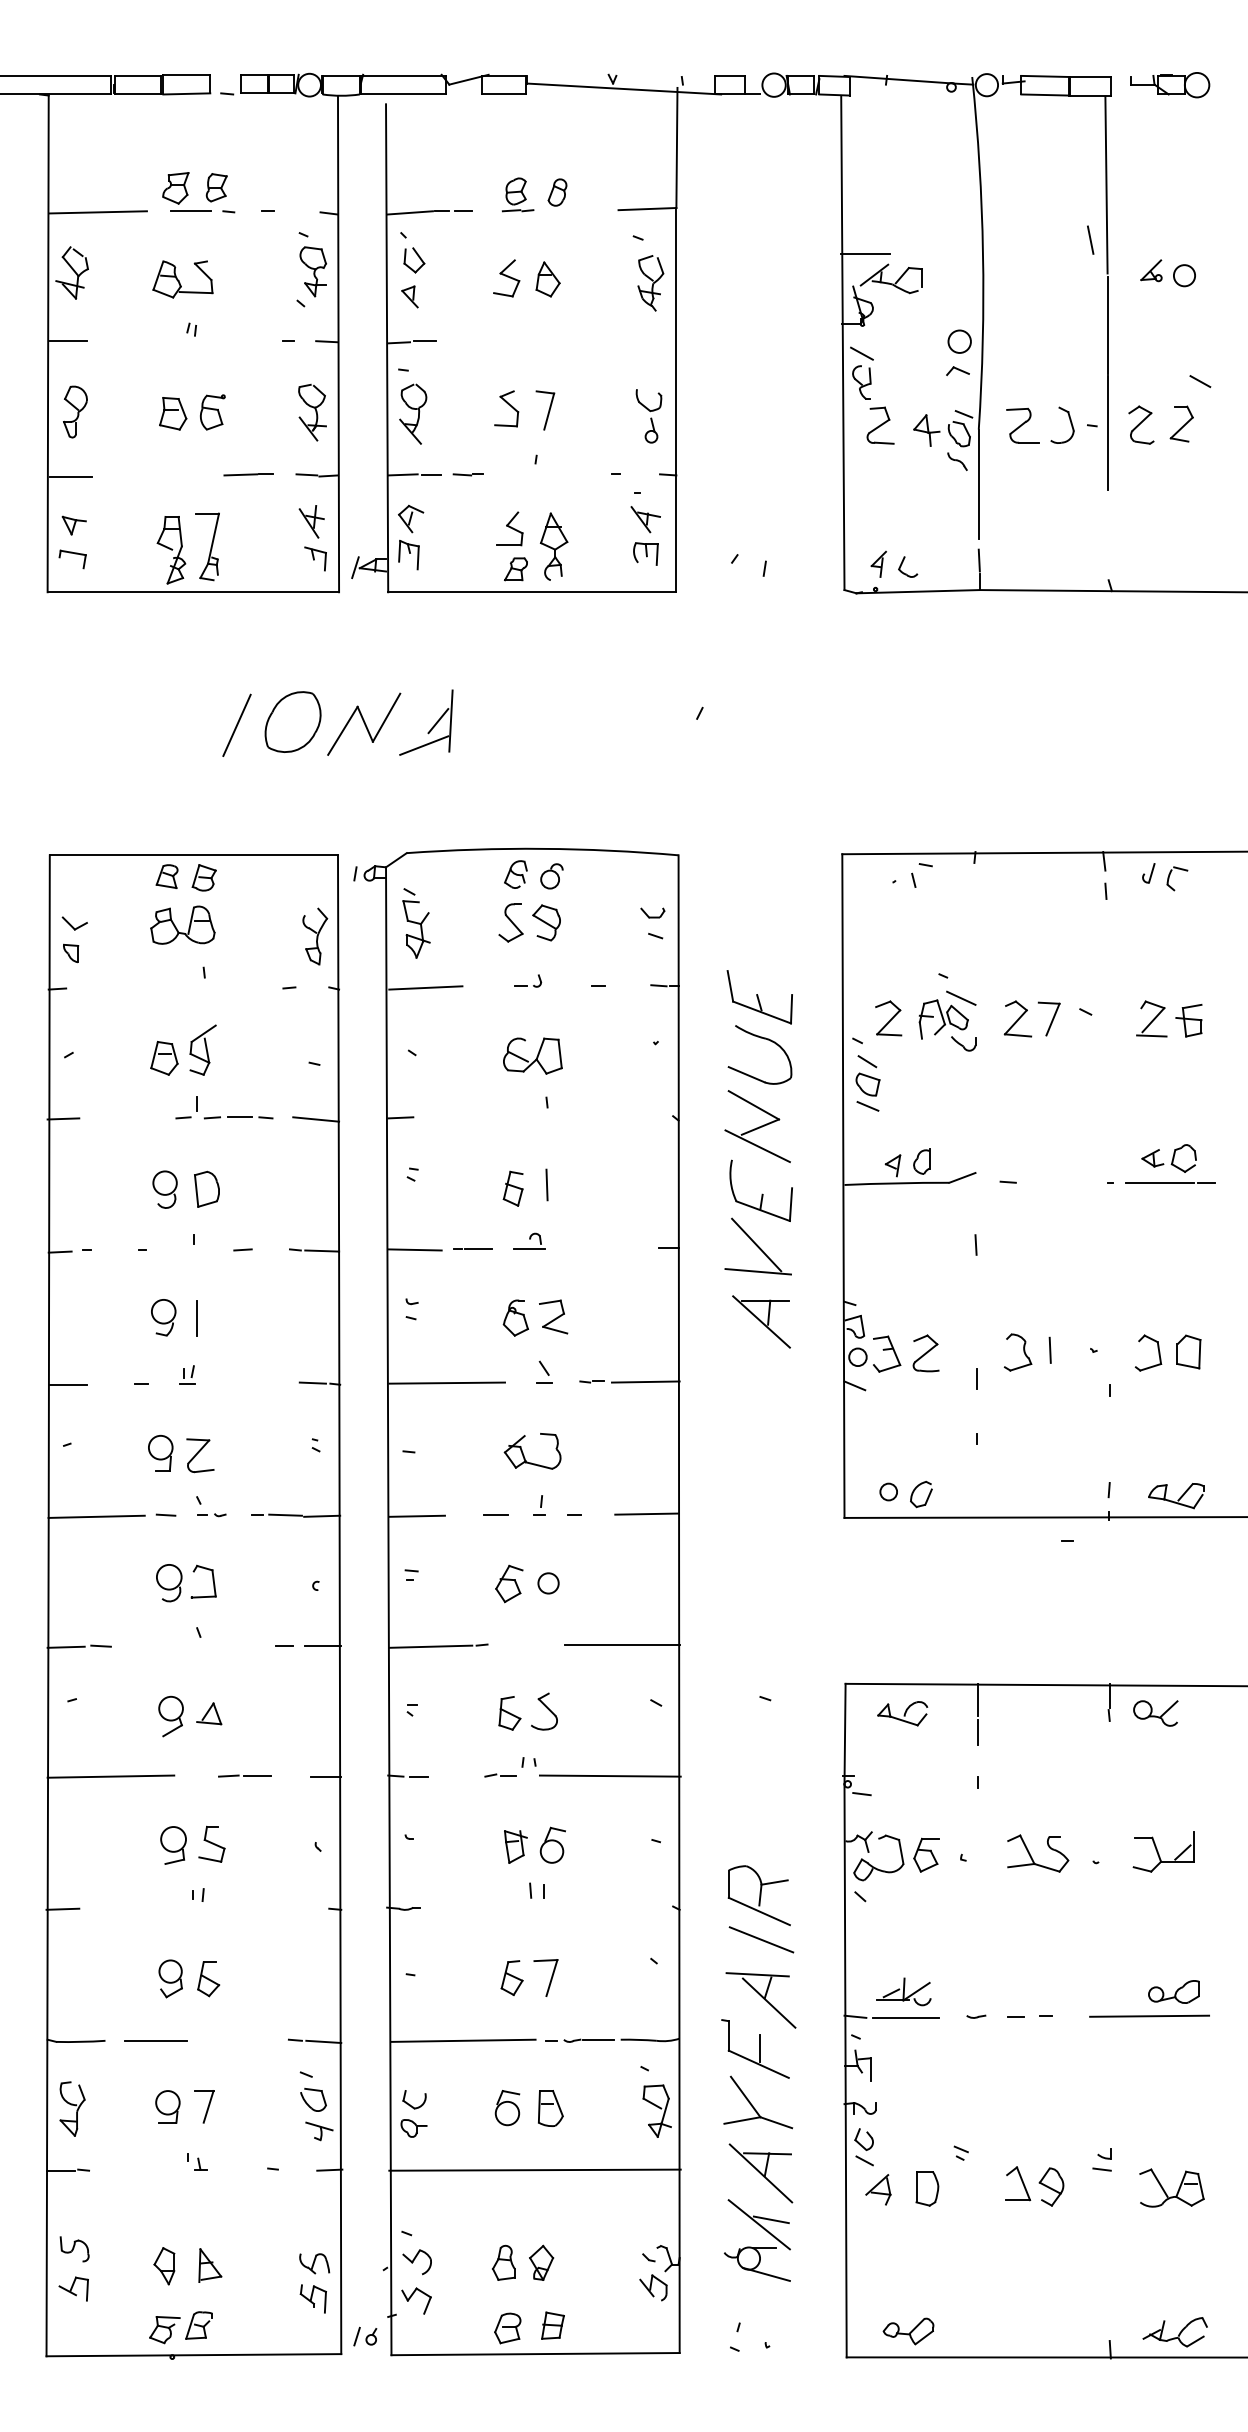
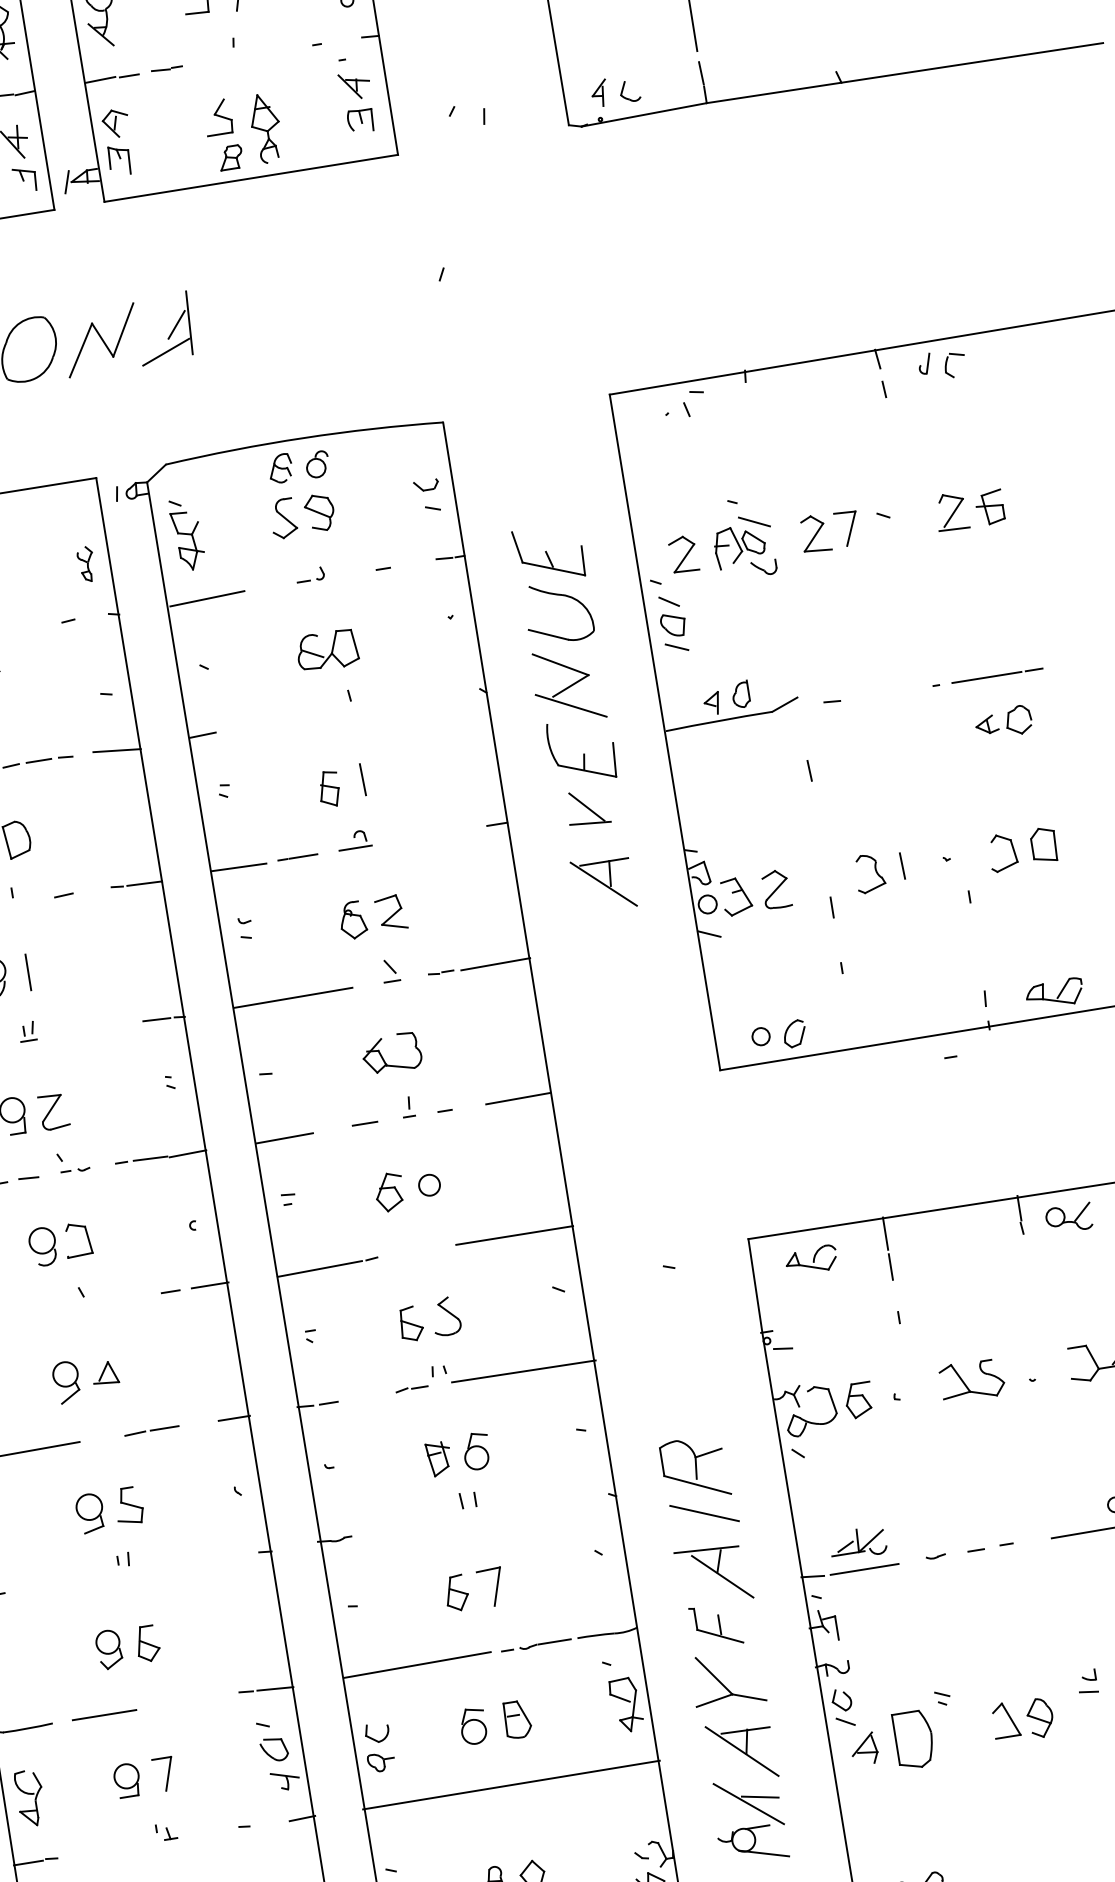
part: (315, 936) -> (86, 564), size x0.6
part: (1168, 1158) -> (1003, 722), moved
part: (757, 1246) -> (587, 808), size x0.6
part: (755, 2048) -> (716, 1625), size x0.7
part: (927, 2188) -> (914, 1739), size x1.6

